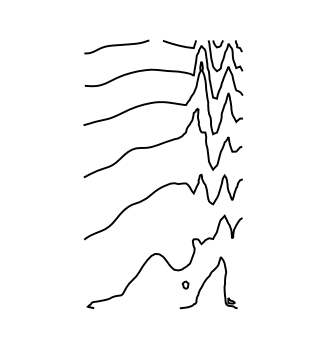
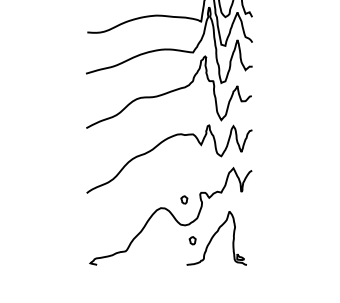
part: (177, 245) -> (184, 199), added

